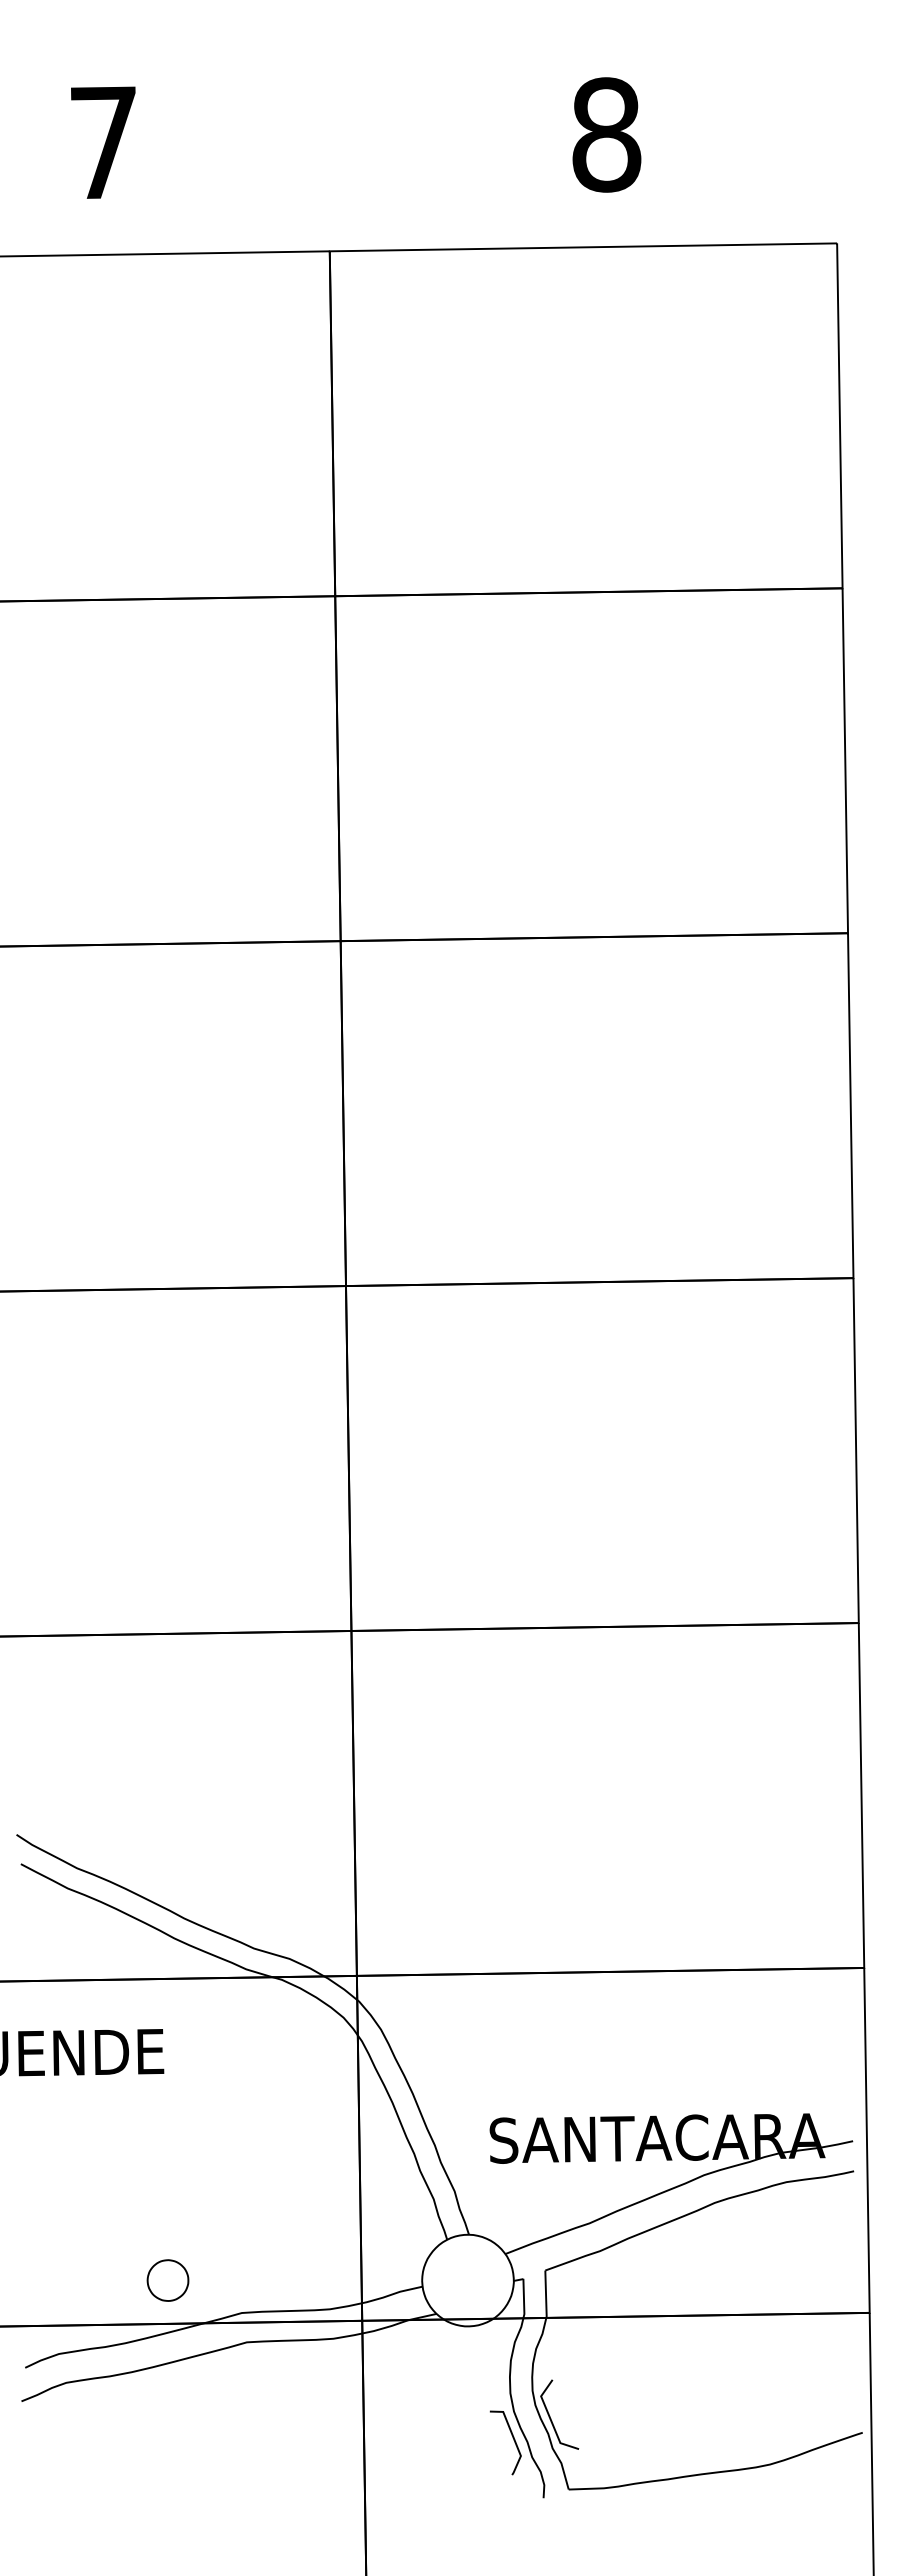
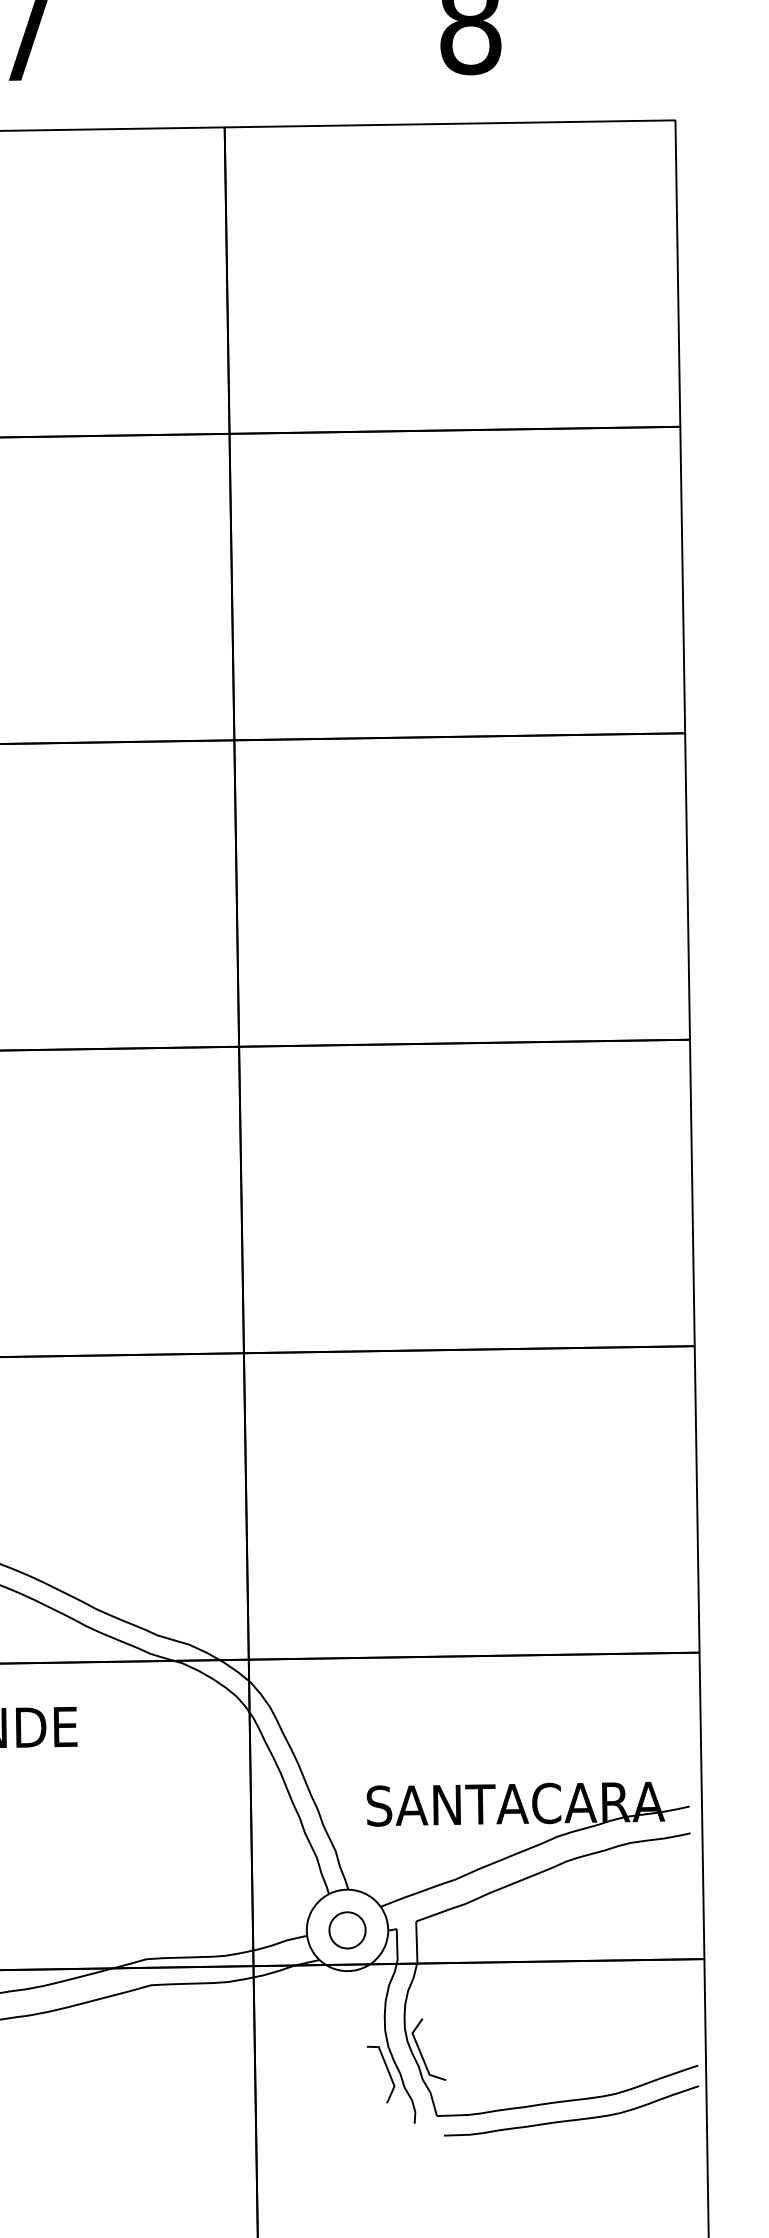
part: (167, 2280) -> (347, 1930), moved
curve: (719, 2493) -> (570, 2119), added

